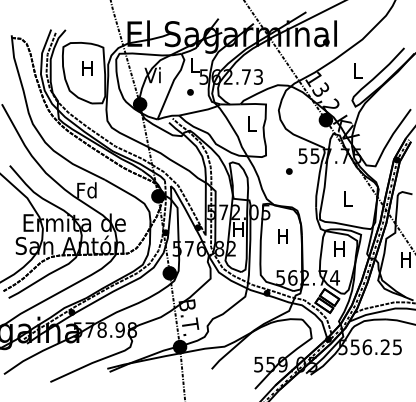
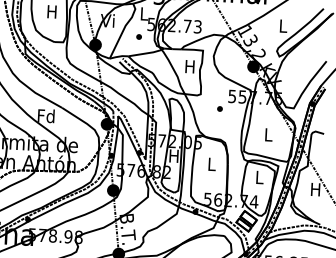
text: (251, 123) -> (189, 66), L -> H
text: (282, 236) -> (211, 164), H -> L
text: (339, 248) -> (259, 176), H -> L

